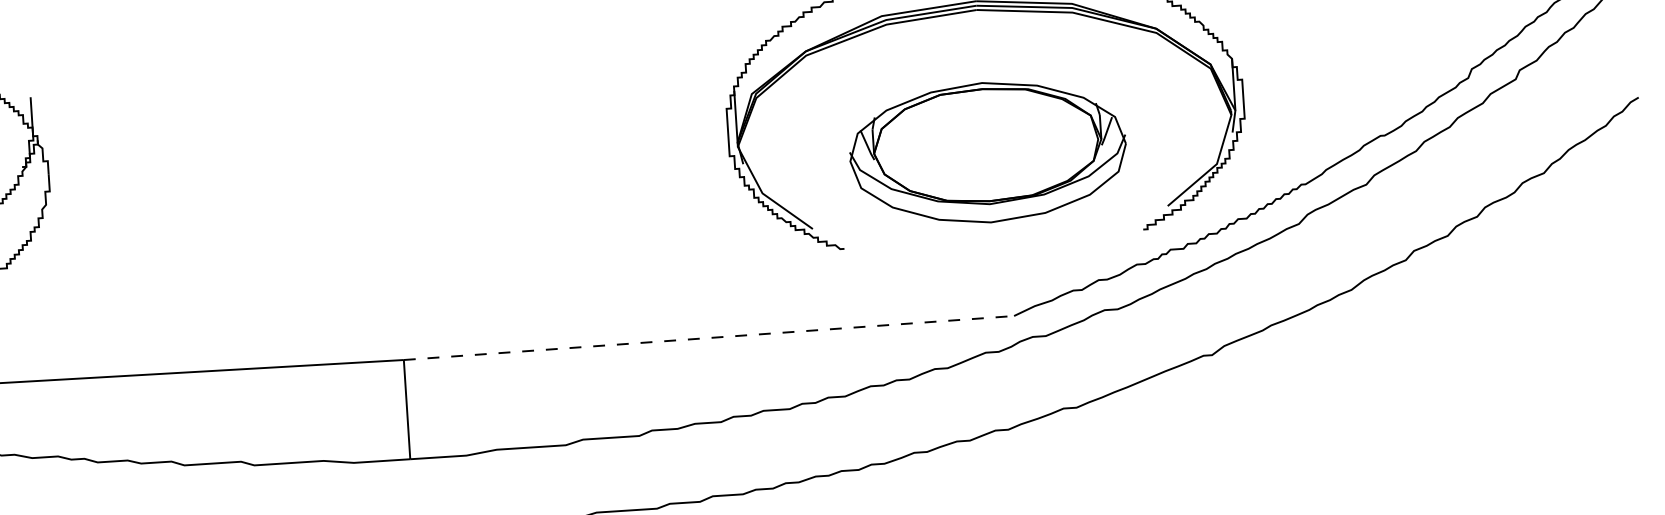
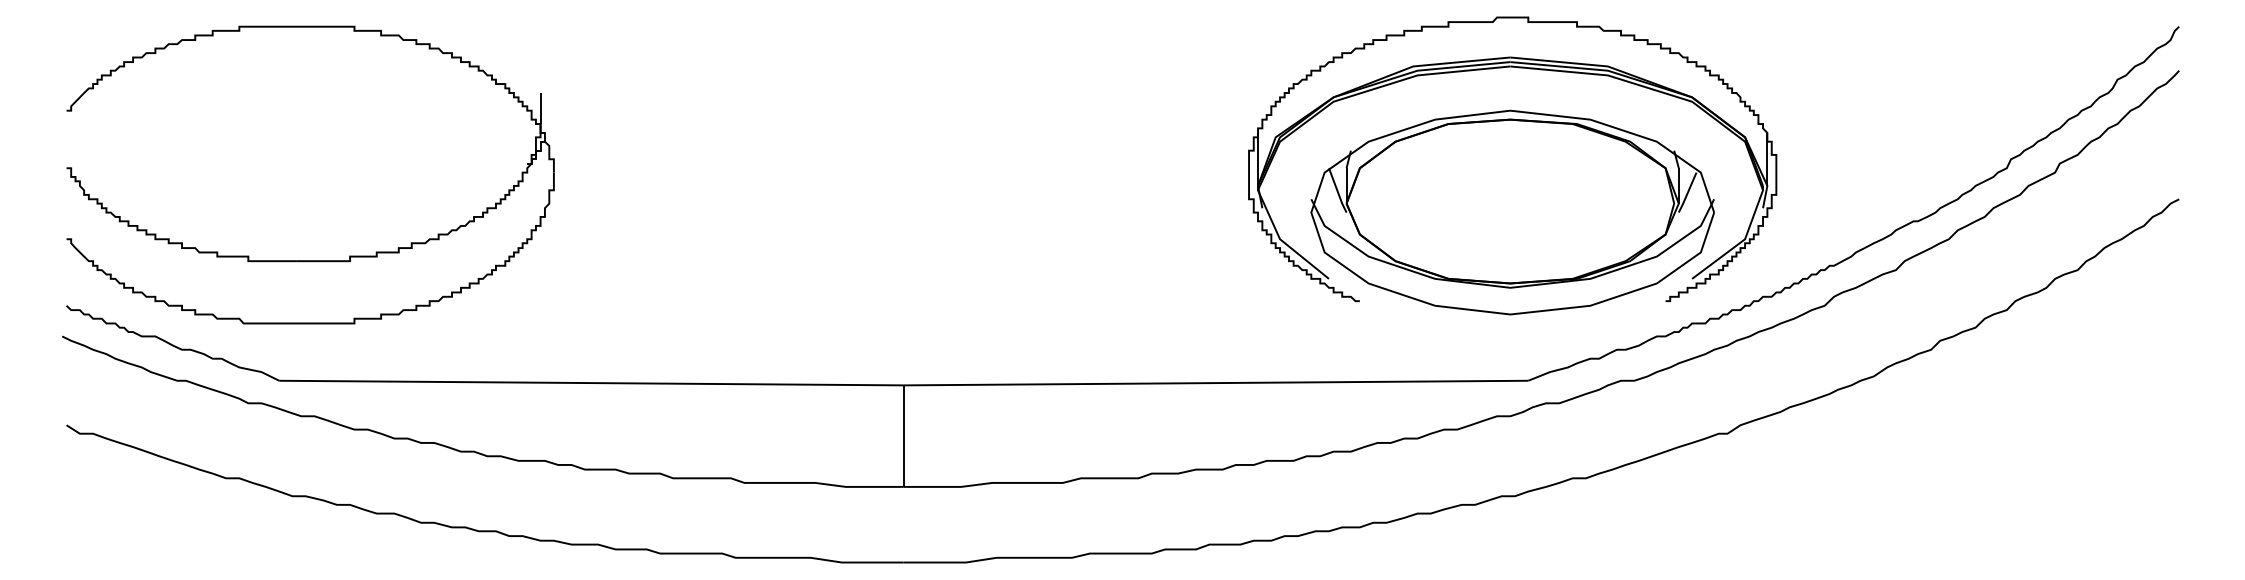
part: (988, 152) -> (1512, 212), size x1.43
line: (709, 338) -> (1216, 383), dashed -> solid

